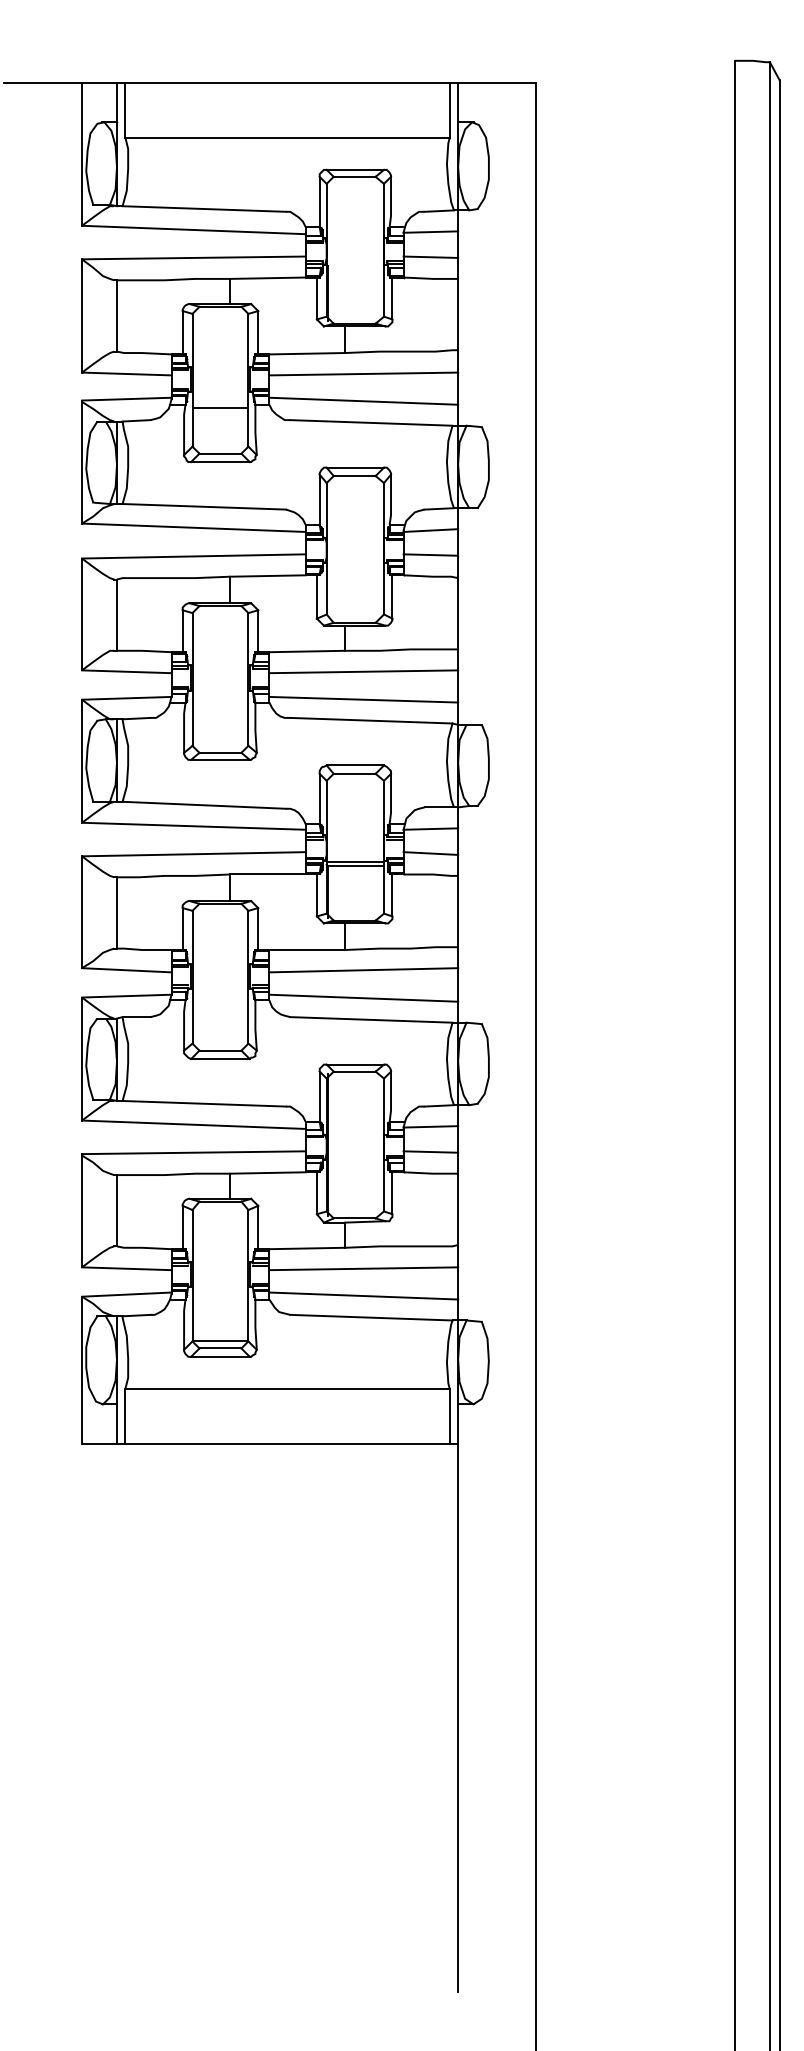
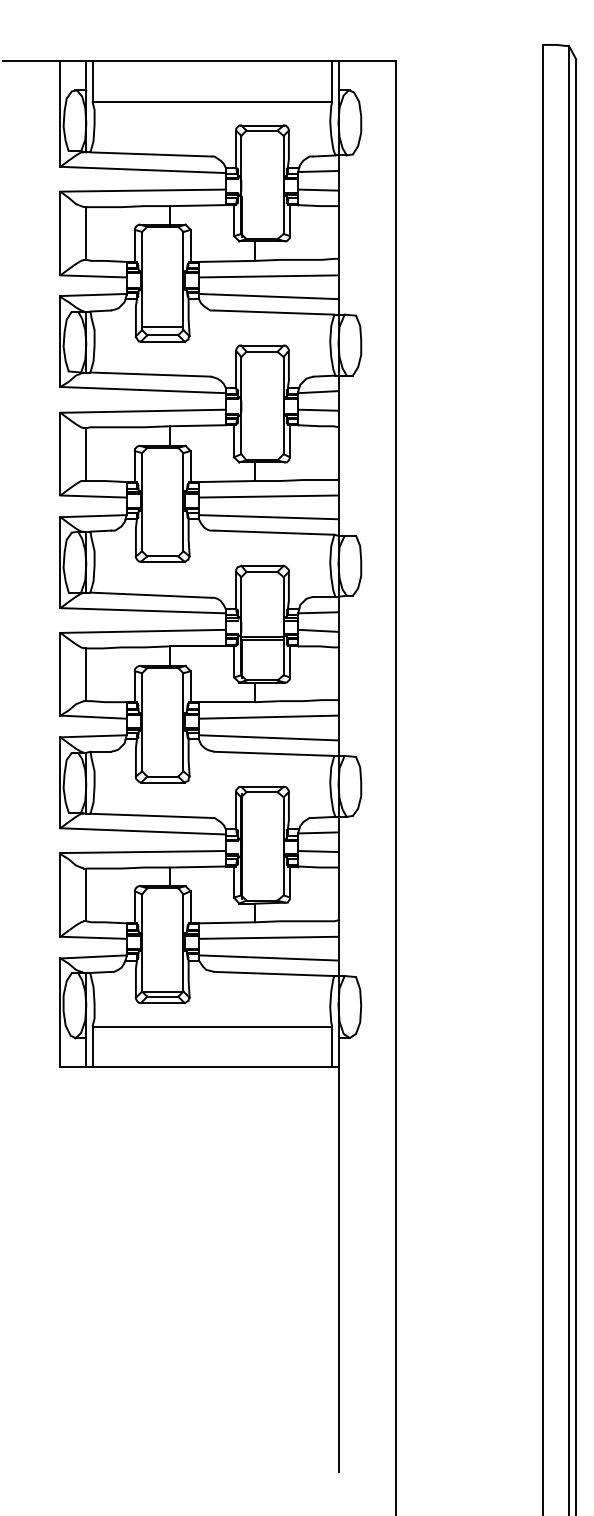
line: (220, 407) -> (162, 327), moved

